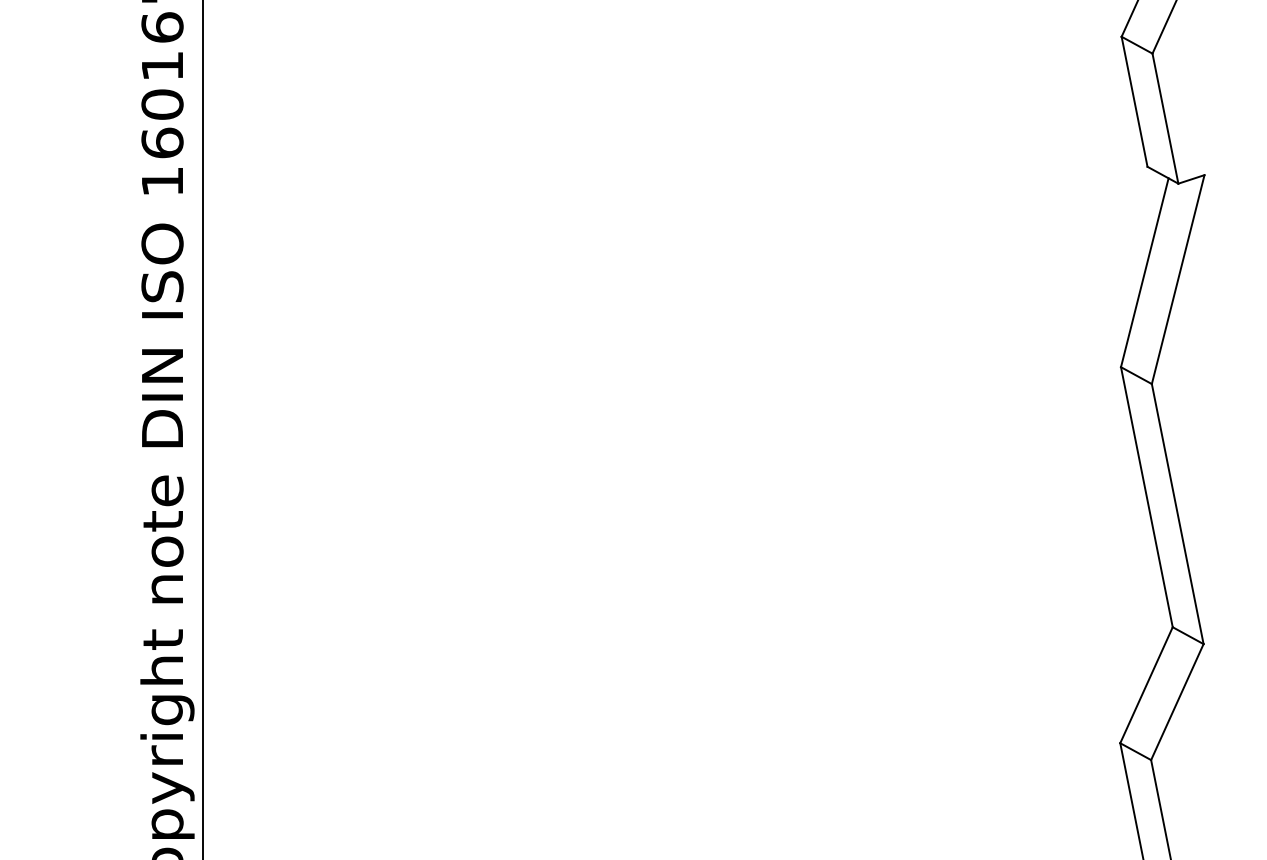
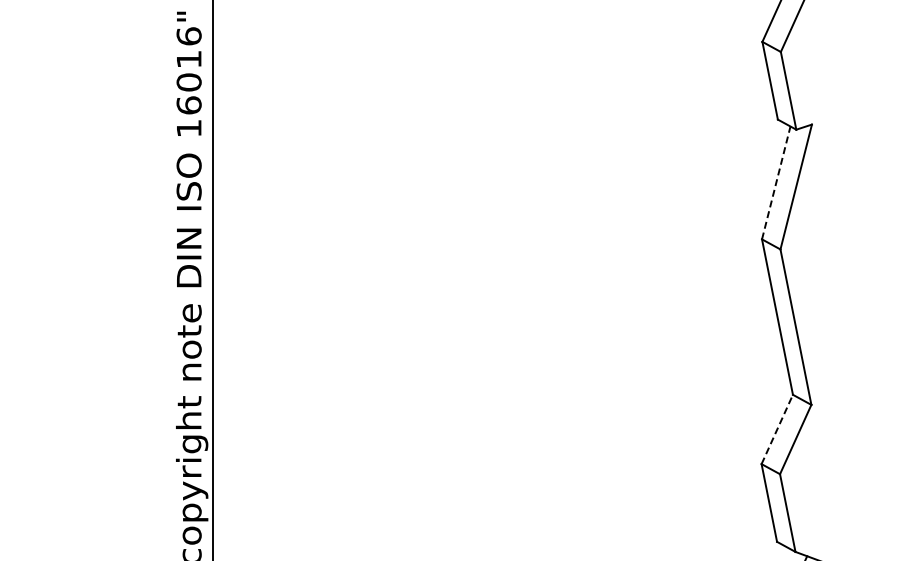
line: (1145, 272) -> (776, 182), solid -> dashed
line: (1146, 685) -> (777, 429), solid -> dashed

